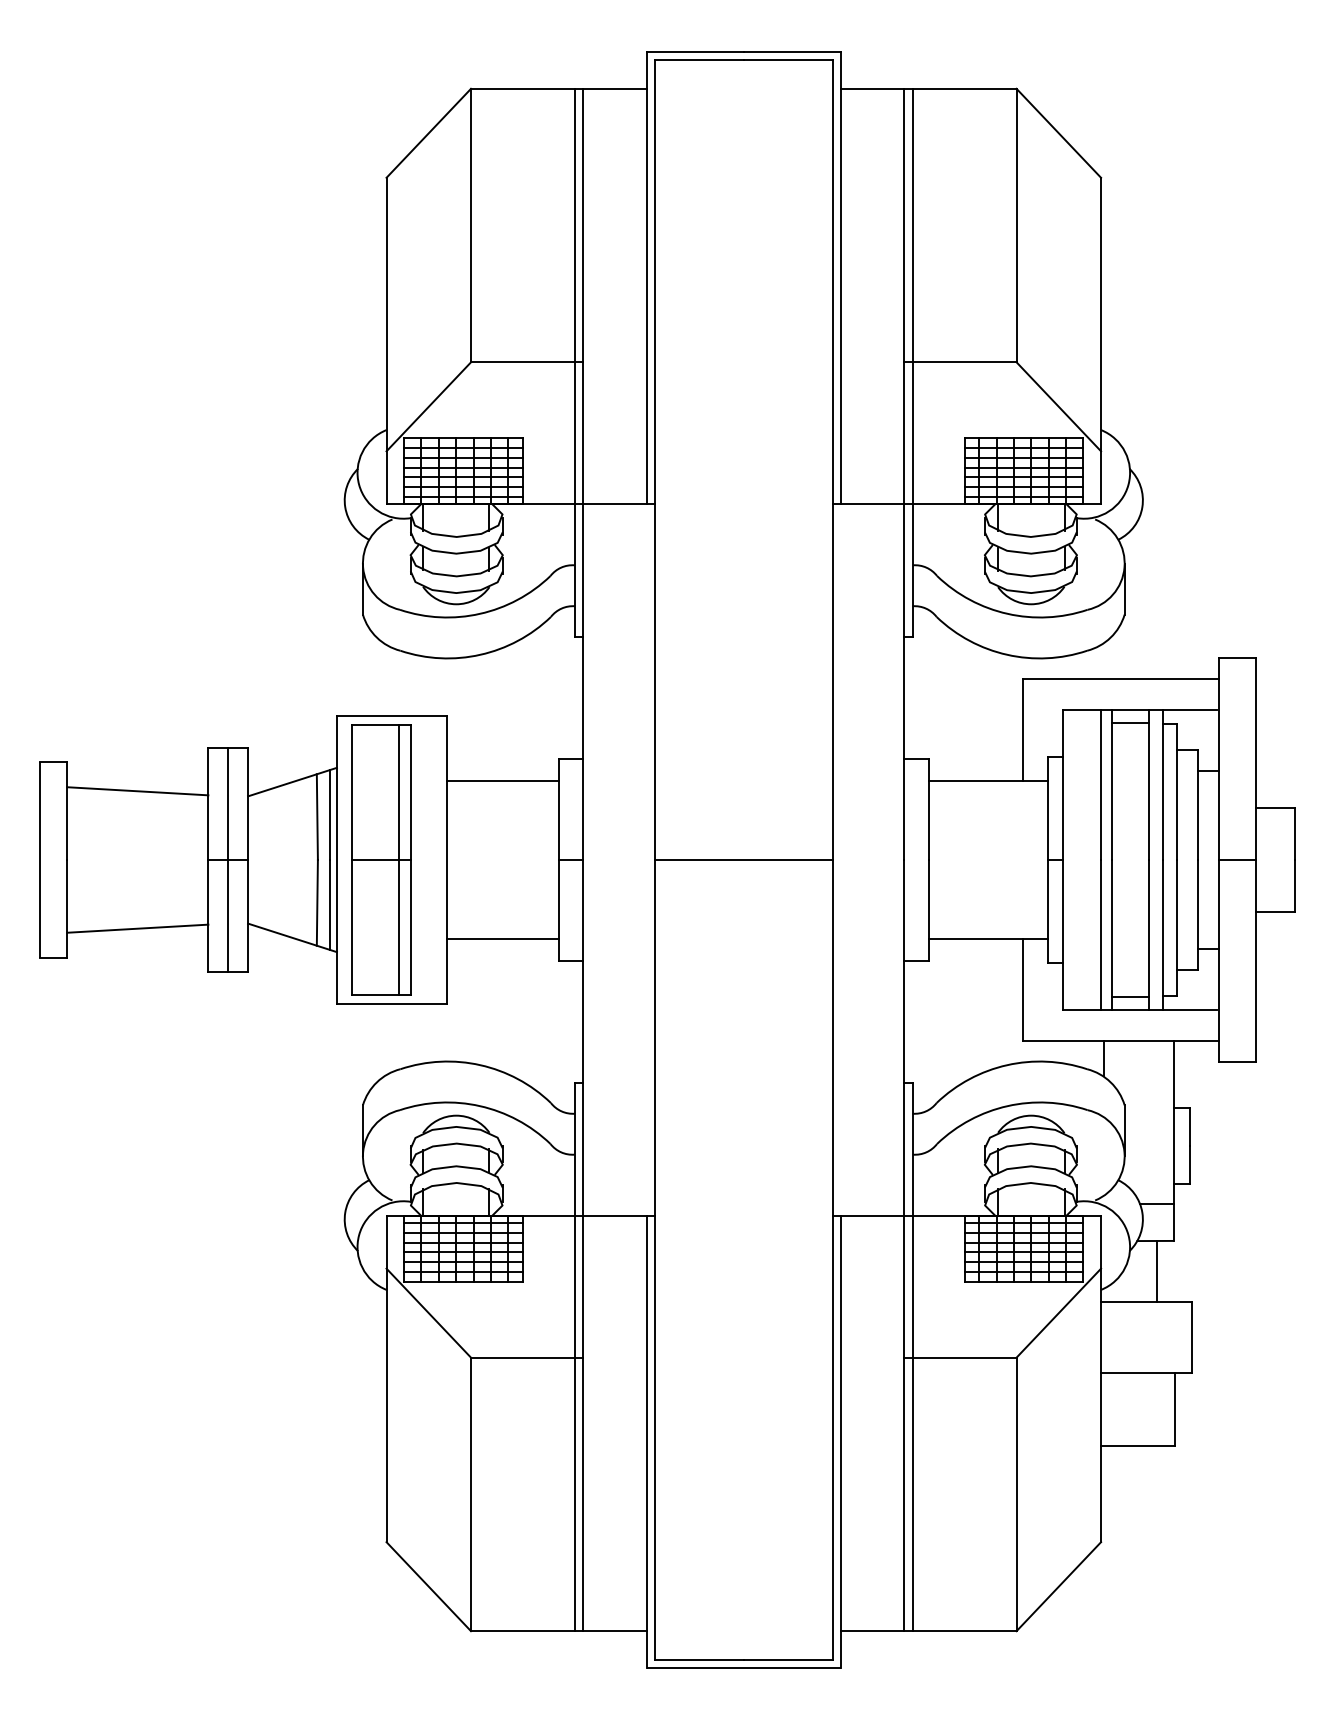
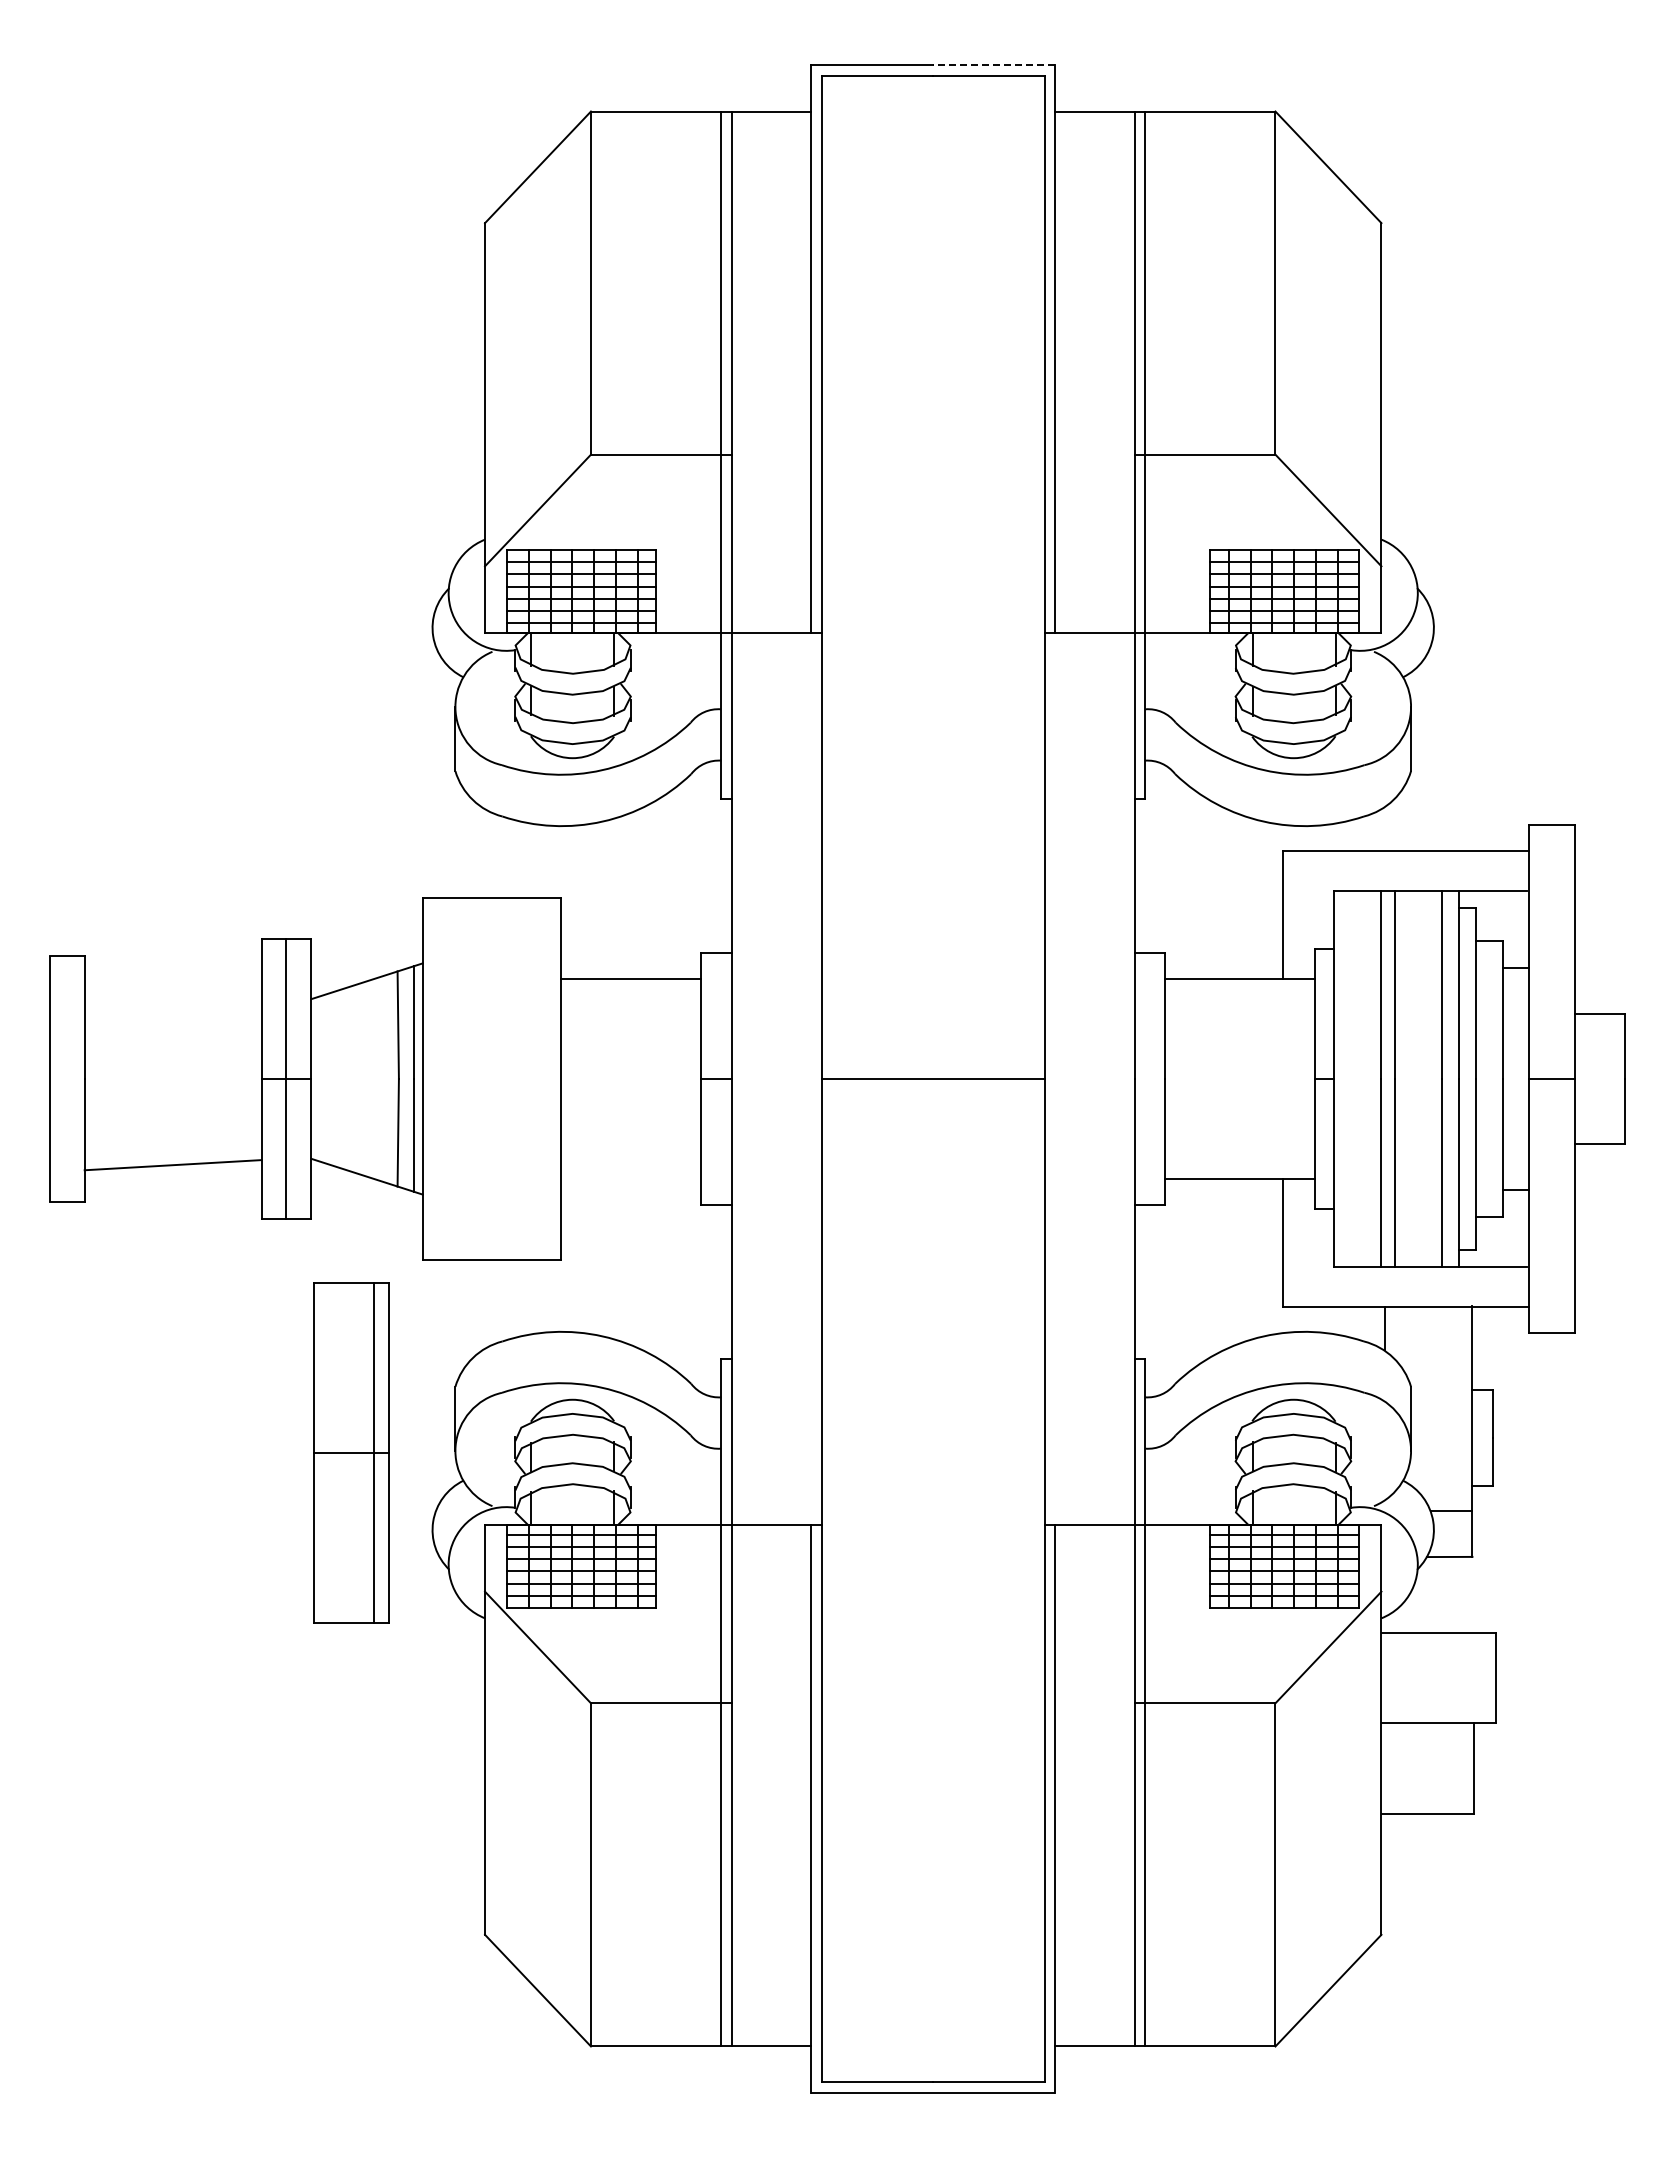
line: (791, 51) -> (993, 64), solid -> dashed
line: (1129, 722) -> (1417, 906), removed
line: (137, 791) -> (172, 992), removed
part: (381, 859) -> (351, 1452), moved
line: (502, 939) -> (630, 1178), removed
line: (1129, 997) -> (1417, 1251), removed
line: (1156, 1270) -> (1451, 1594), removed

